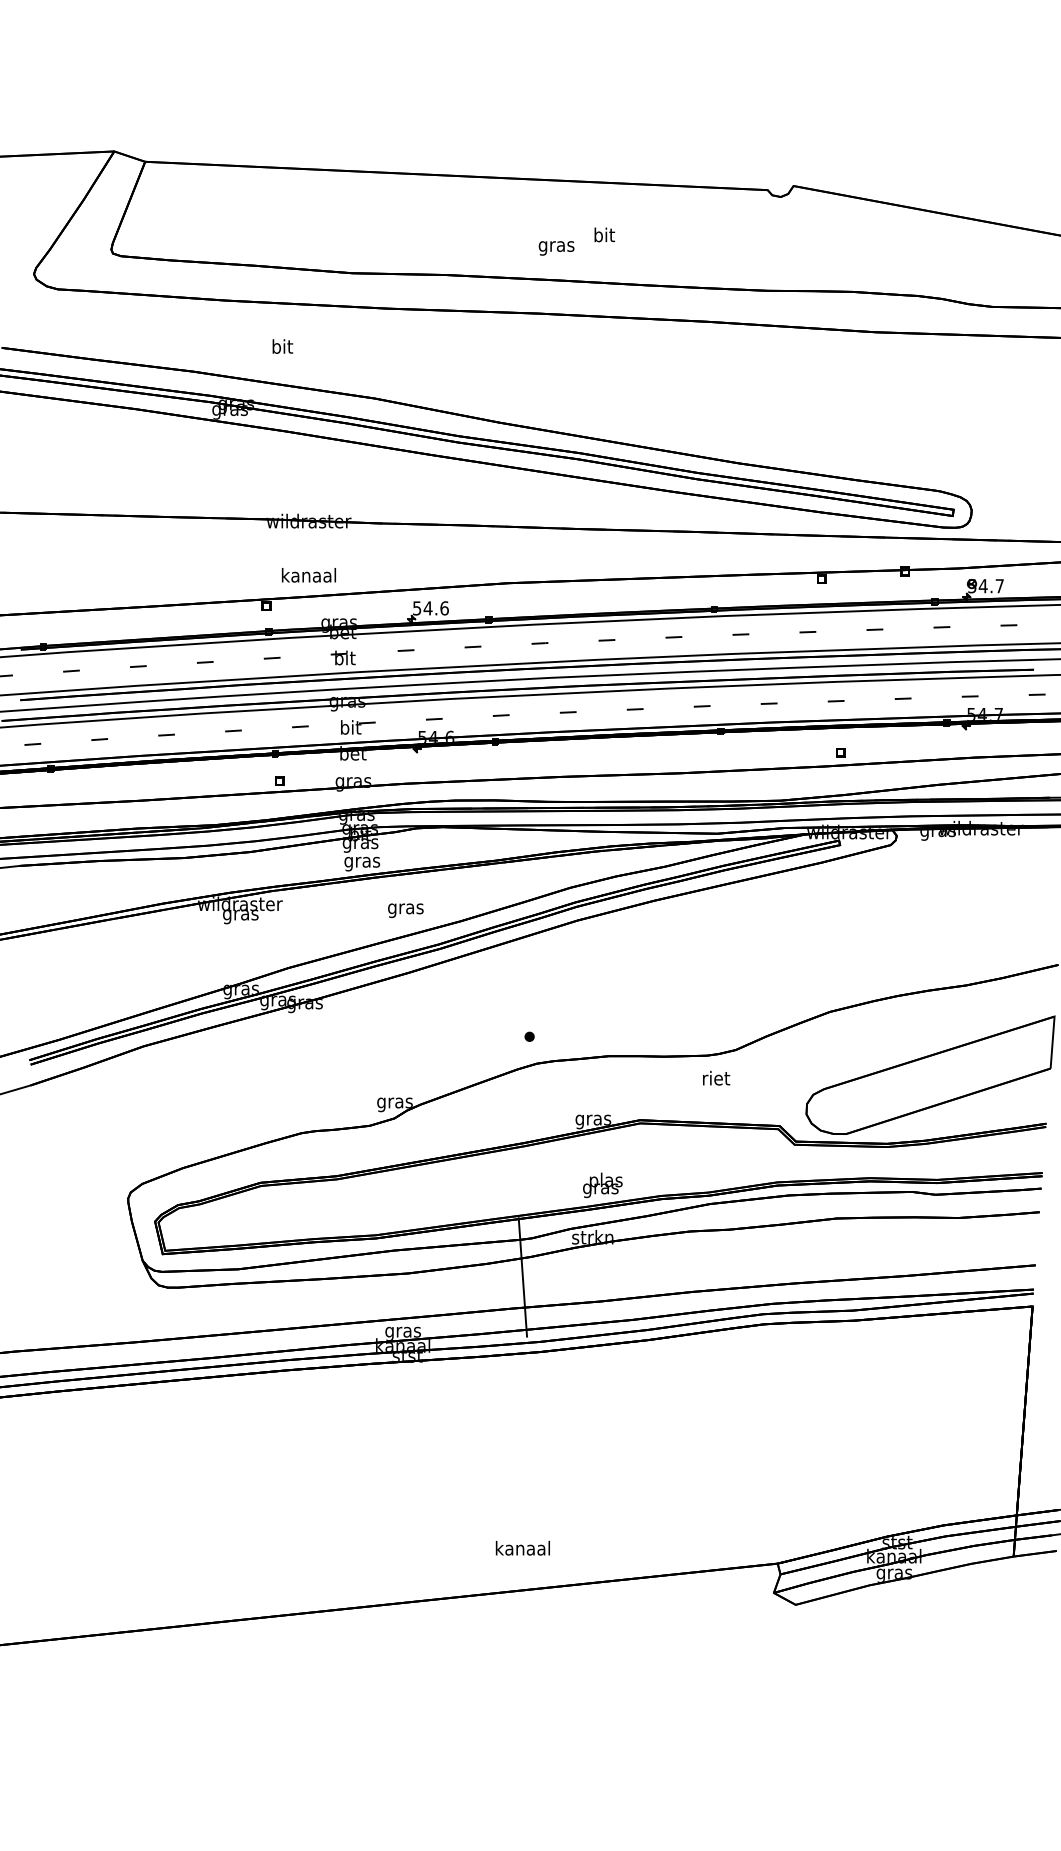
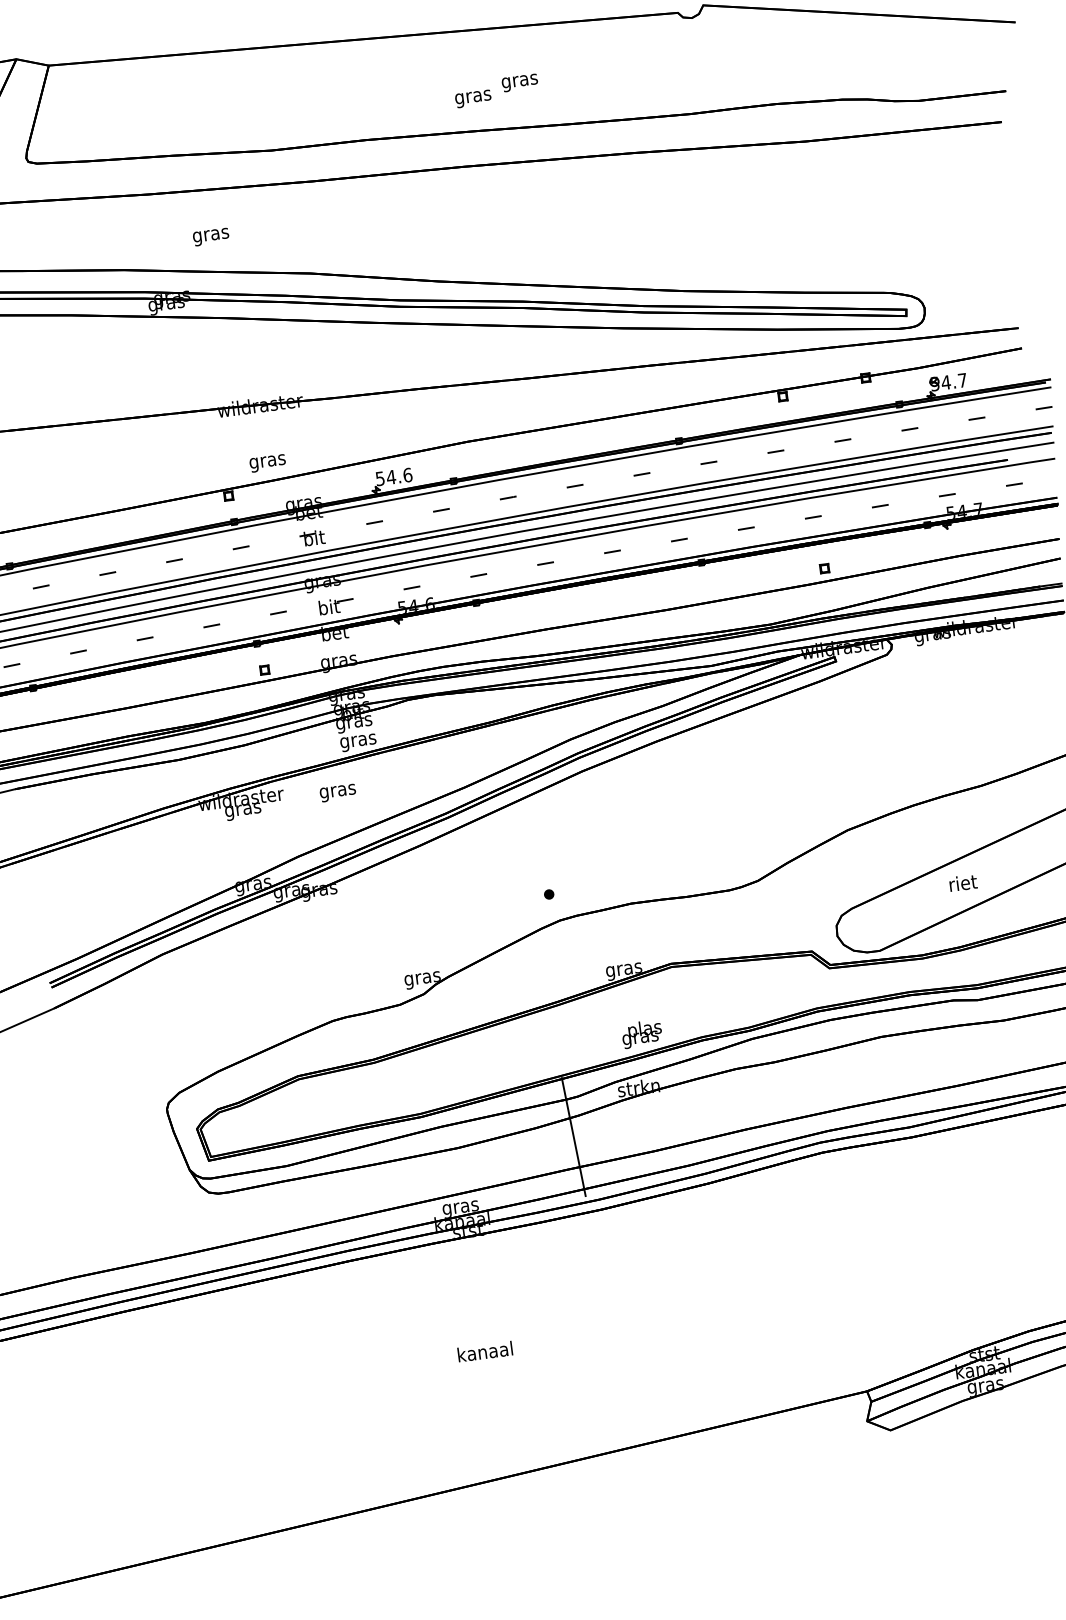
text: (604, 236) -> (519, 80), bit -> gras
text: (282, 348) -> (211, 235), bit -> gras
text: (308, 577) -> (267, 461), kanaal -> gras
text: (405, 910) -> (337, 792), moved
text: (716, 1077) -> (963, 882), moved
text: (522, 1548) -> (484, 1351), moved

